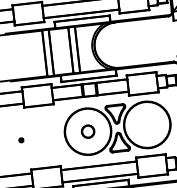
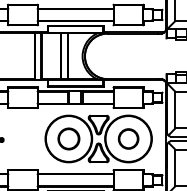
part: (147, 124) -> (128, 138), added
circle: (87, 131) -> (68, 138), size x1.67

